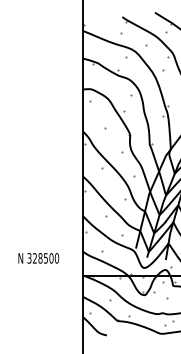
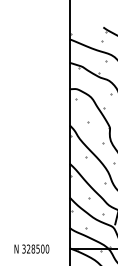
text: (38, 258) -> (31, 249), moved

